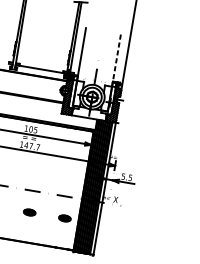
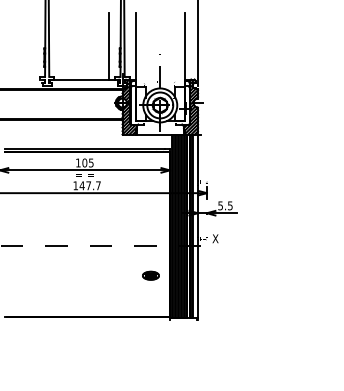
line: (62, 48) -> (109, 46), added
line: (116, 60) -> (184, 50), dashed -> solid
part: (29, 212) -> (101, 275), removed

